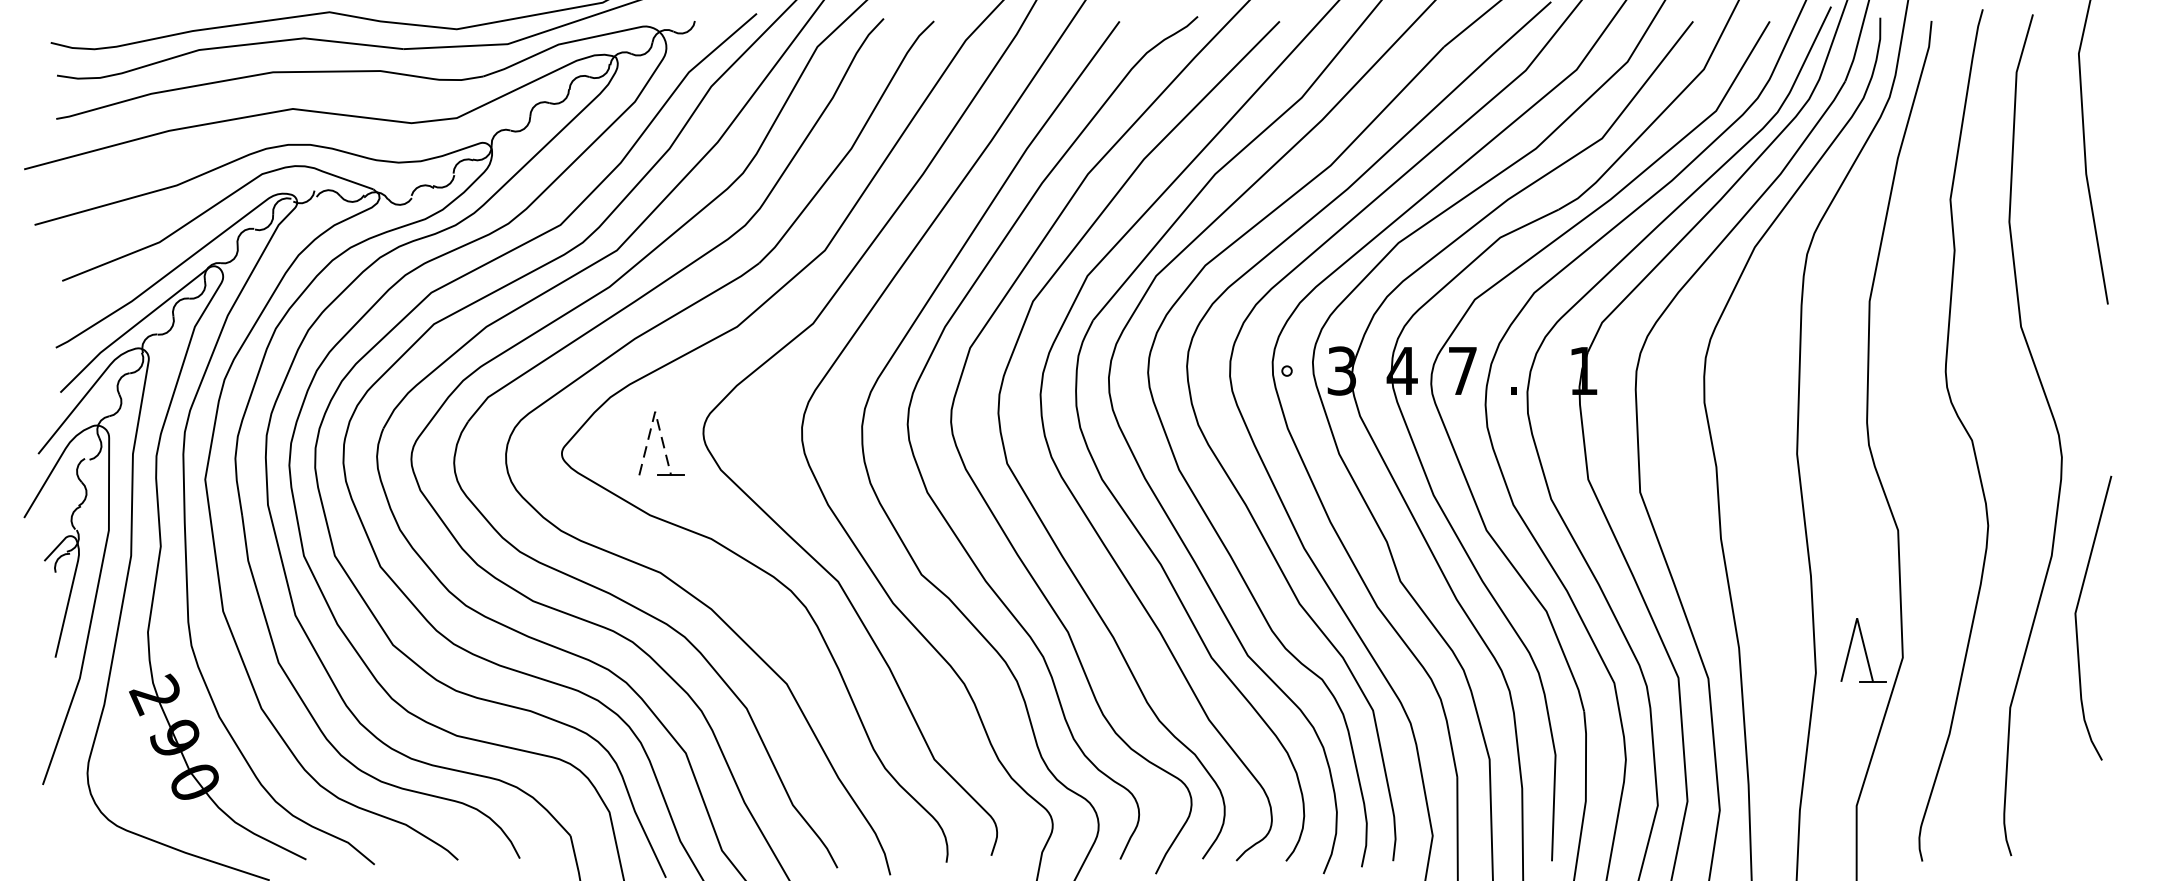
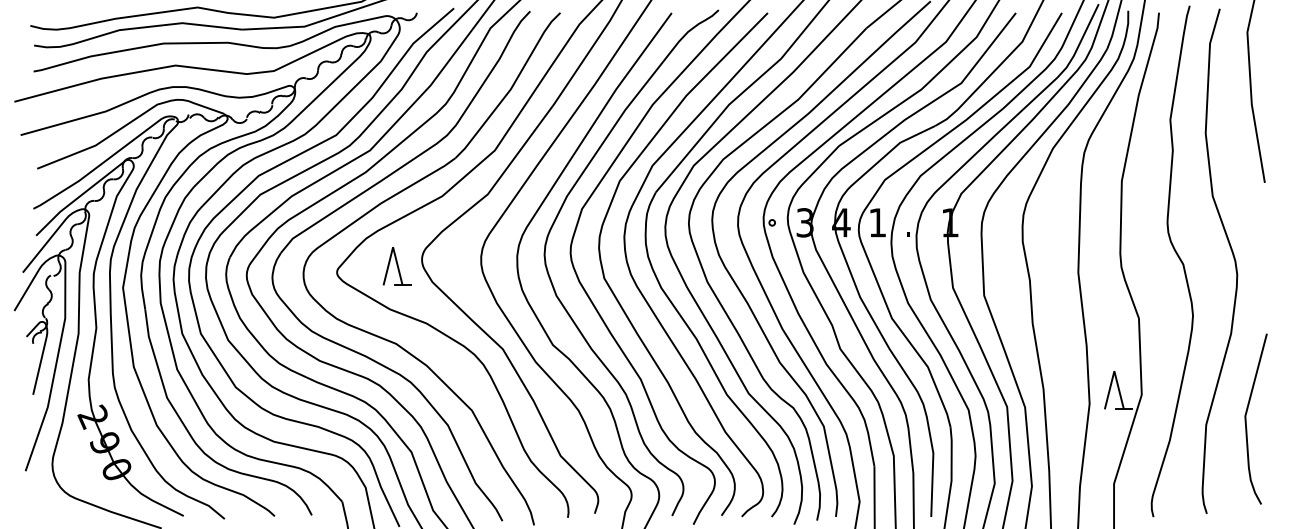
text: (1462, 370) -> (877, 222), 7 -> 1
line: (655, 412) -> (393, 247), dashed -> solid
curve: (2077, 617) -> (1246, 418), moved

